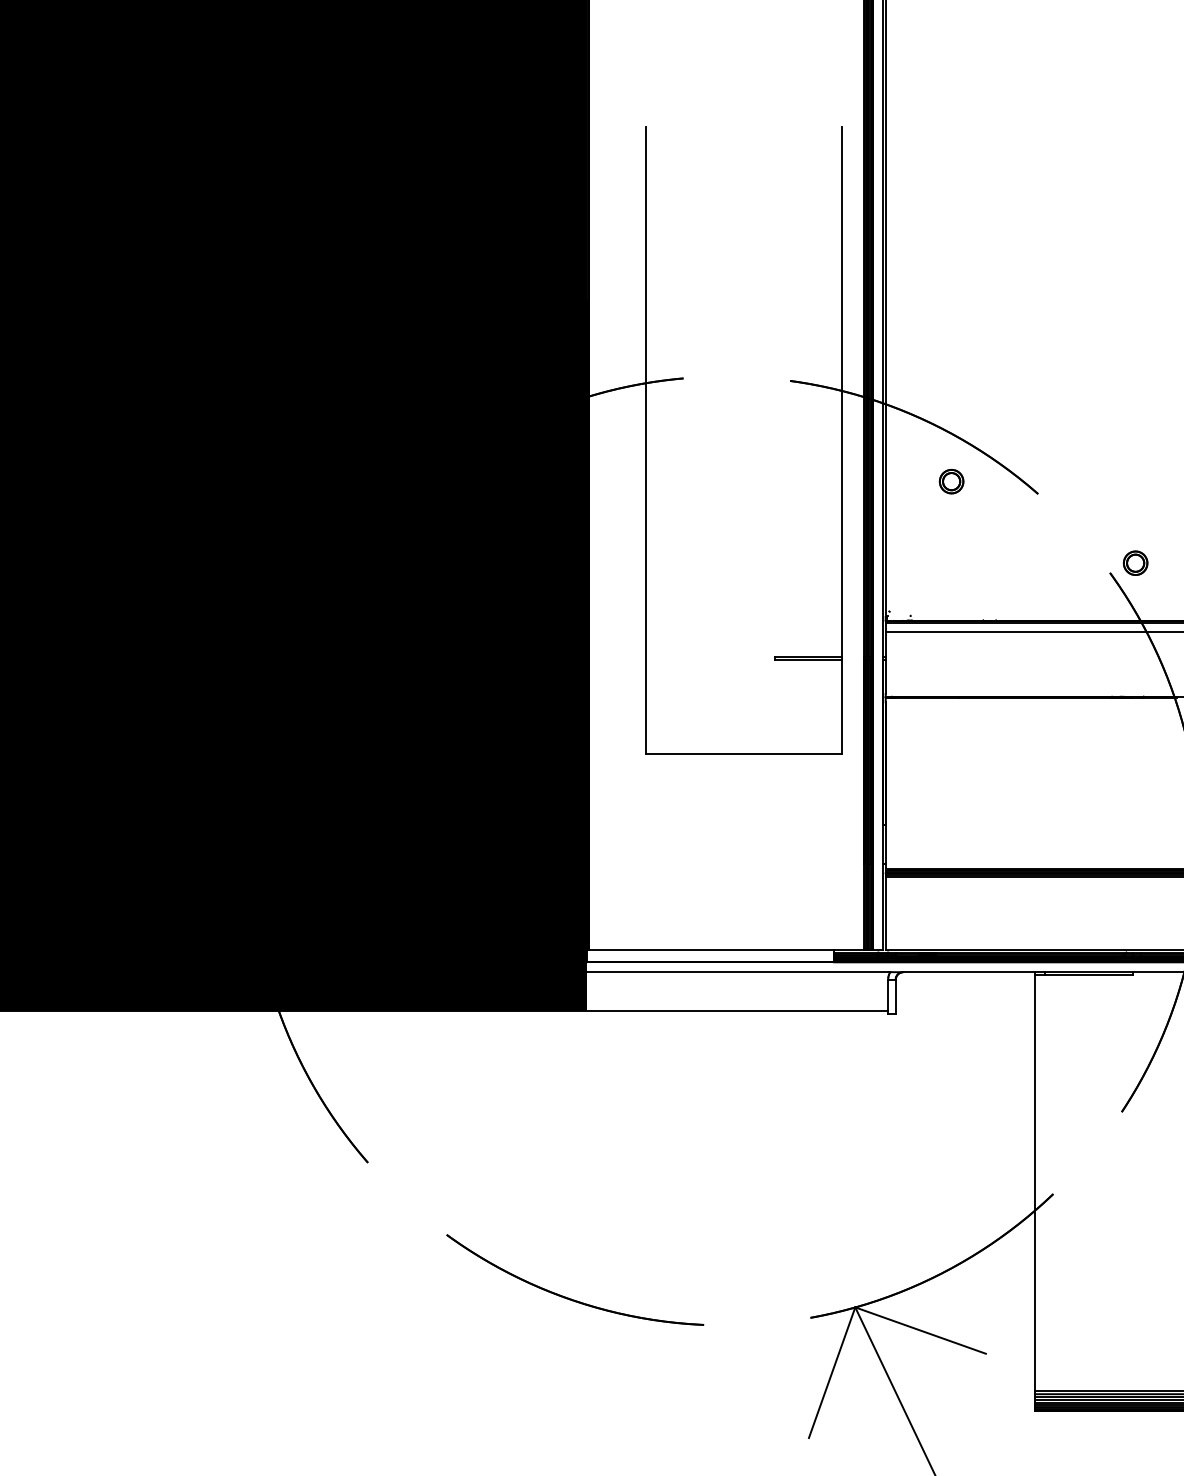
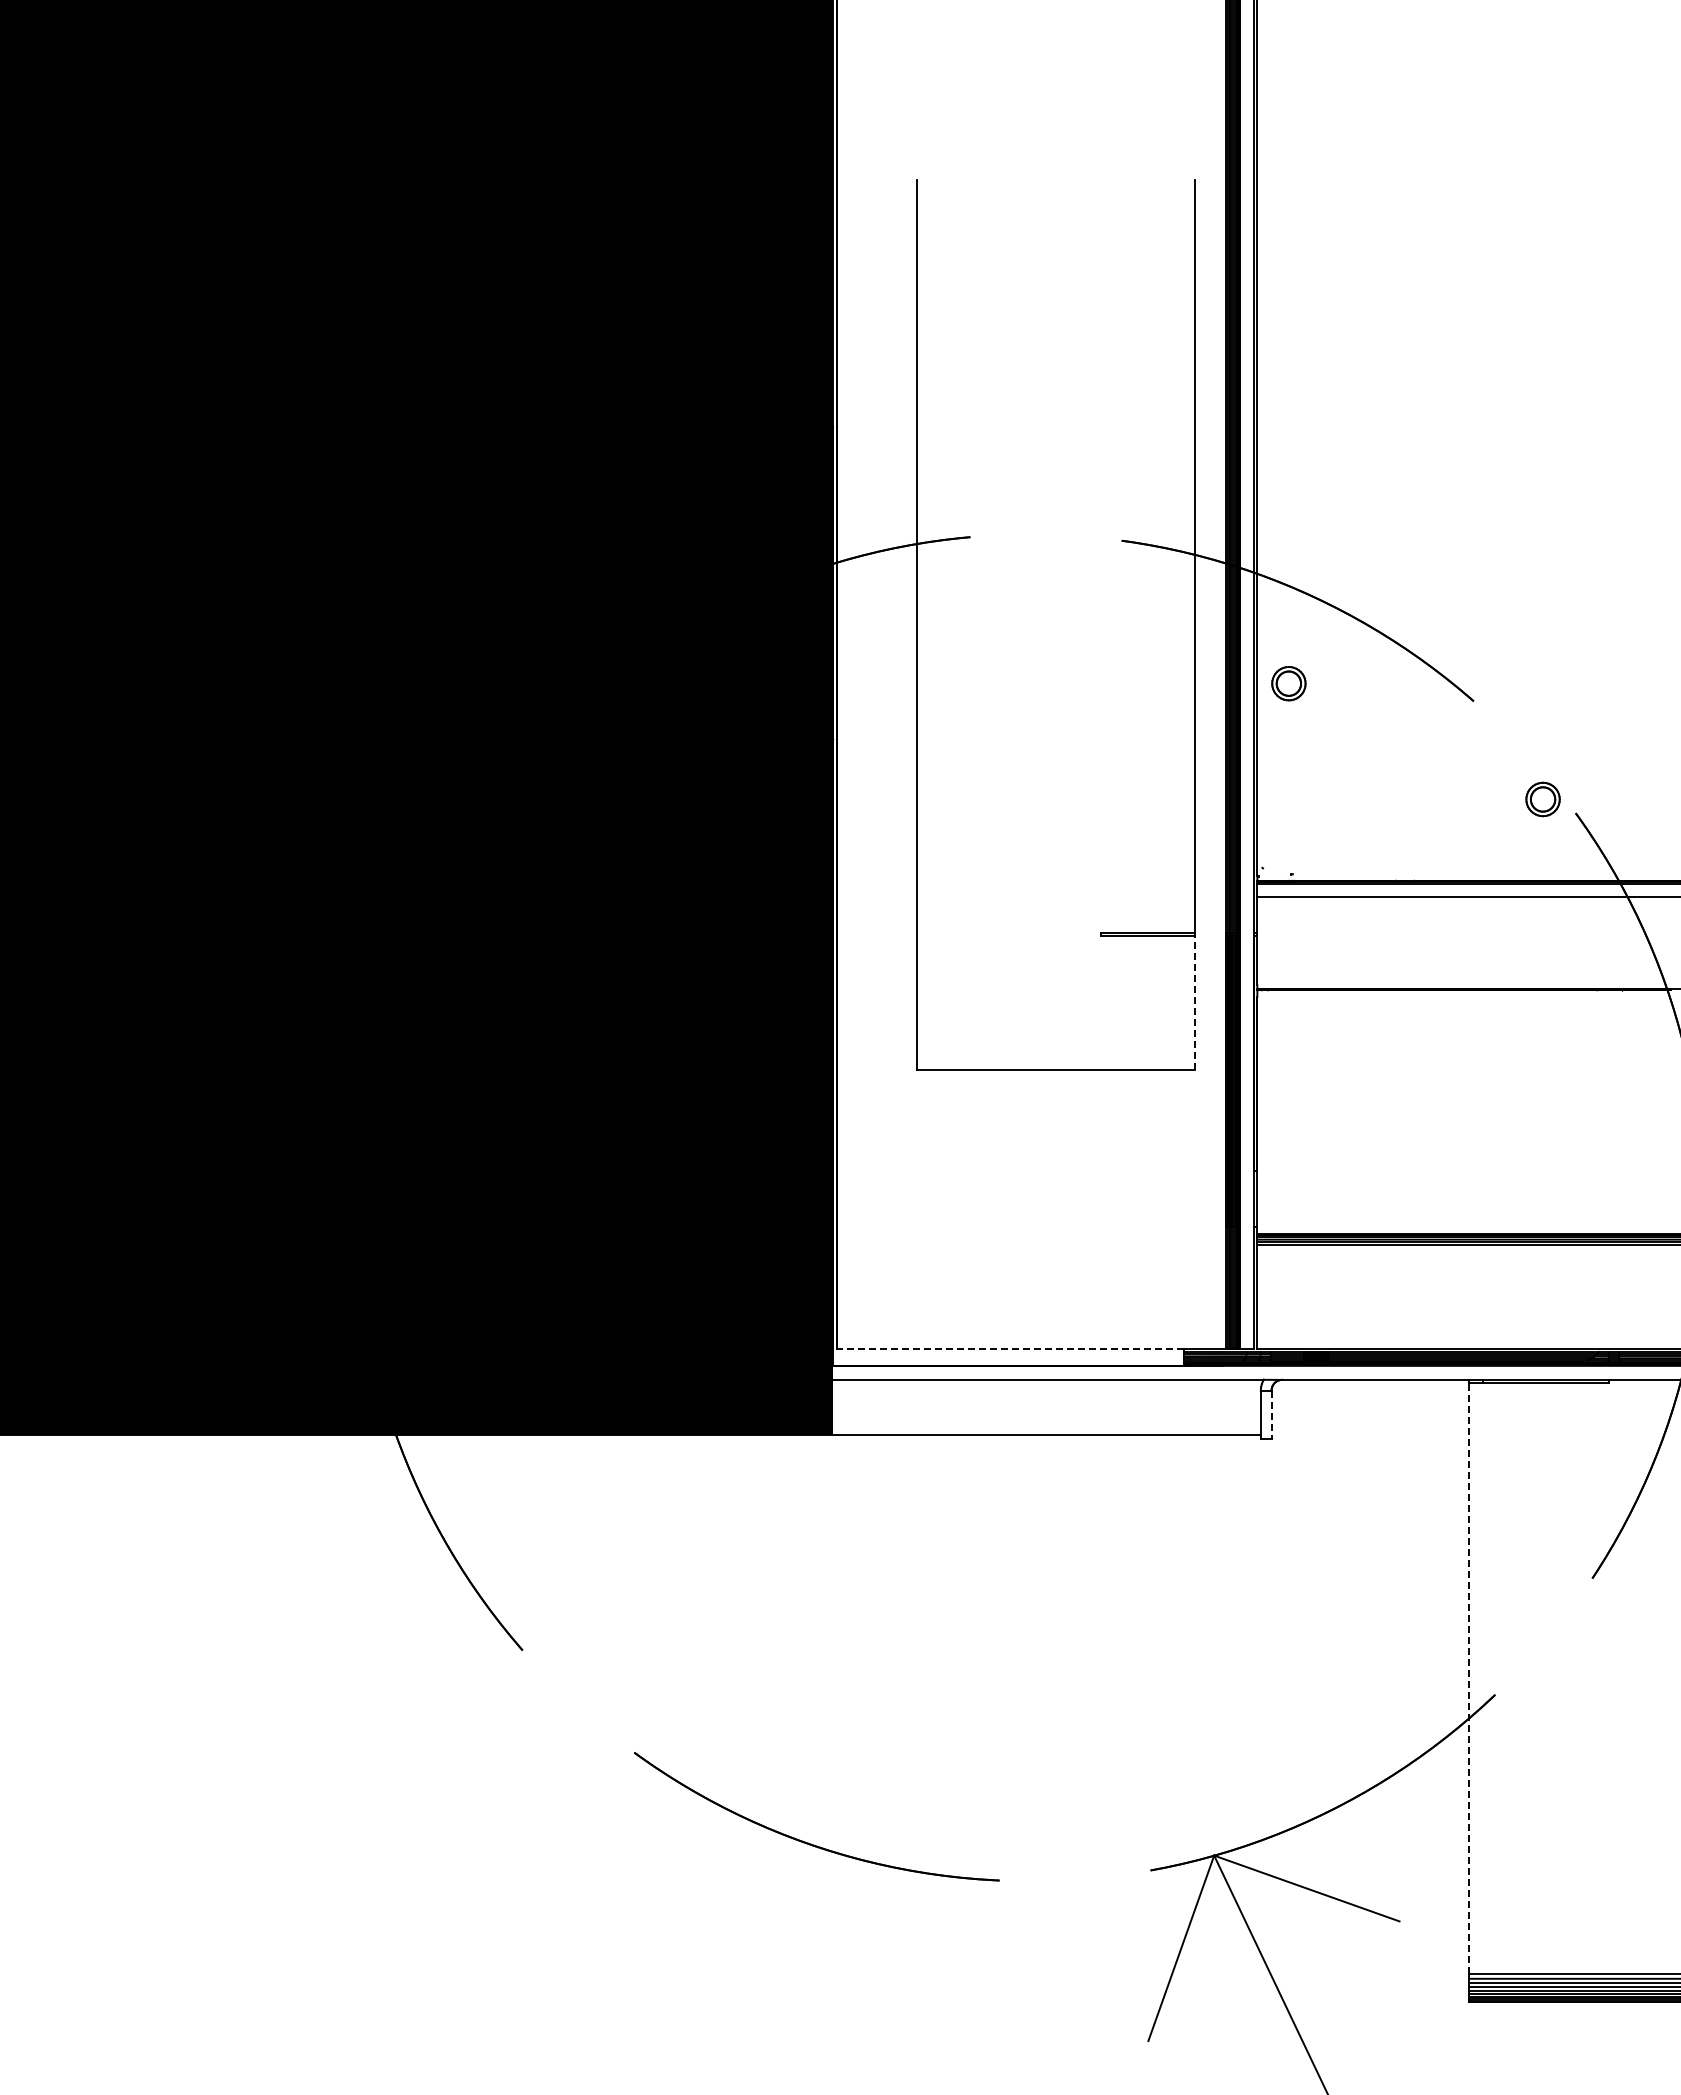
part: (951, 481) -> (1288, 683), moved
part: (1135, 563) -> (1542, 799), moved
line: (841, 706) -> (1194, 1003), solid -> dashed
line: (711, 950) -> (1010, 1348), solid -> dashed
line: (895, 996) -> (1271, 1414), solid -> dashed
line: (1035, 1182) -> (1469, 1678), solid -> dashed

